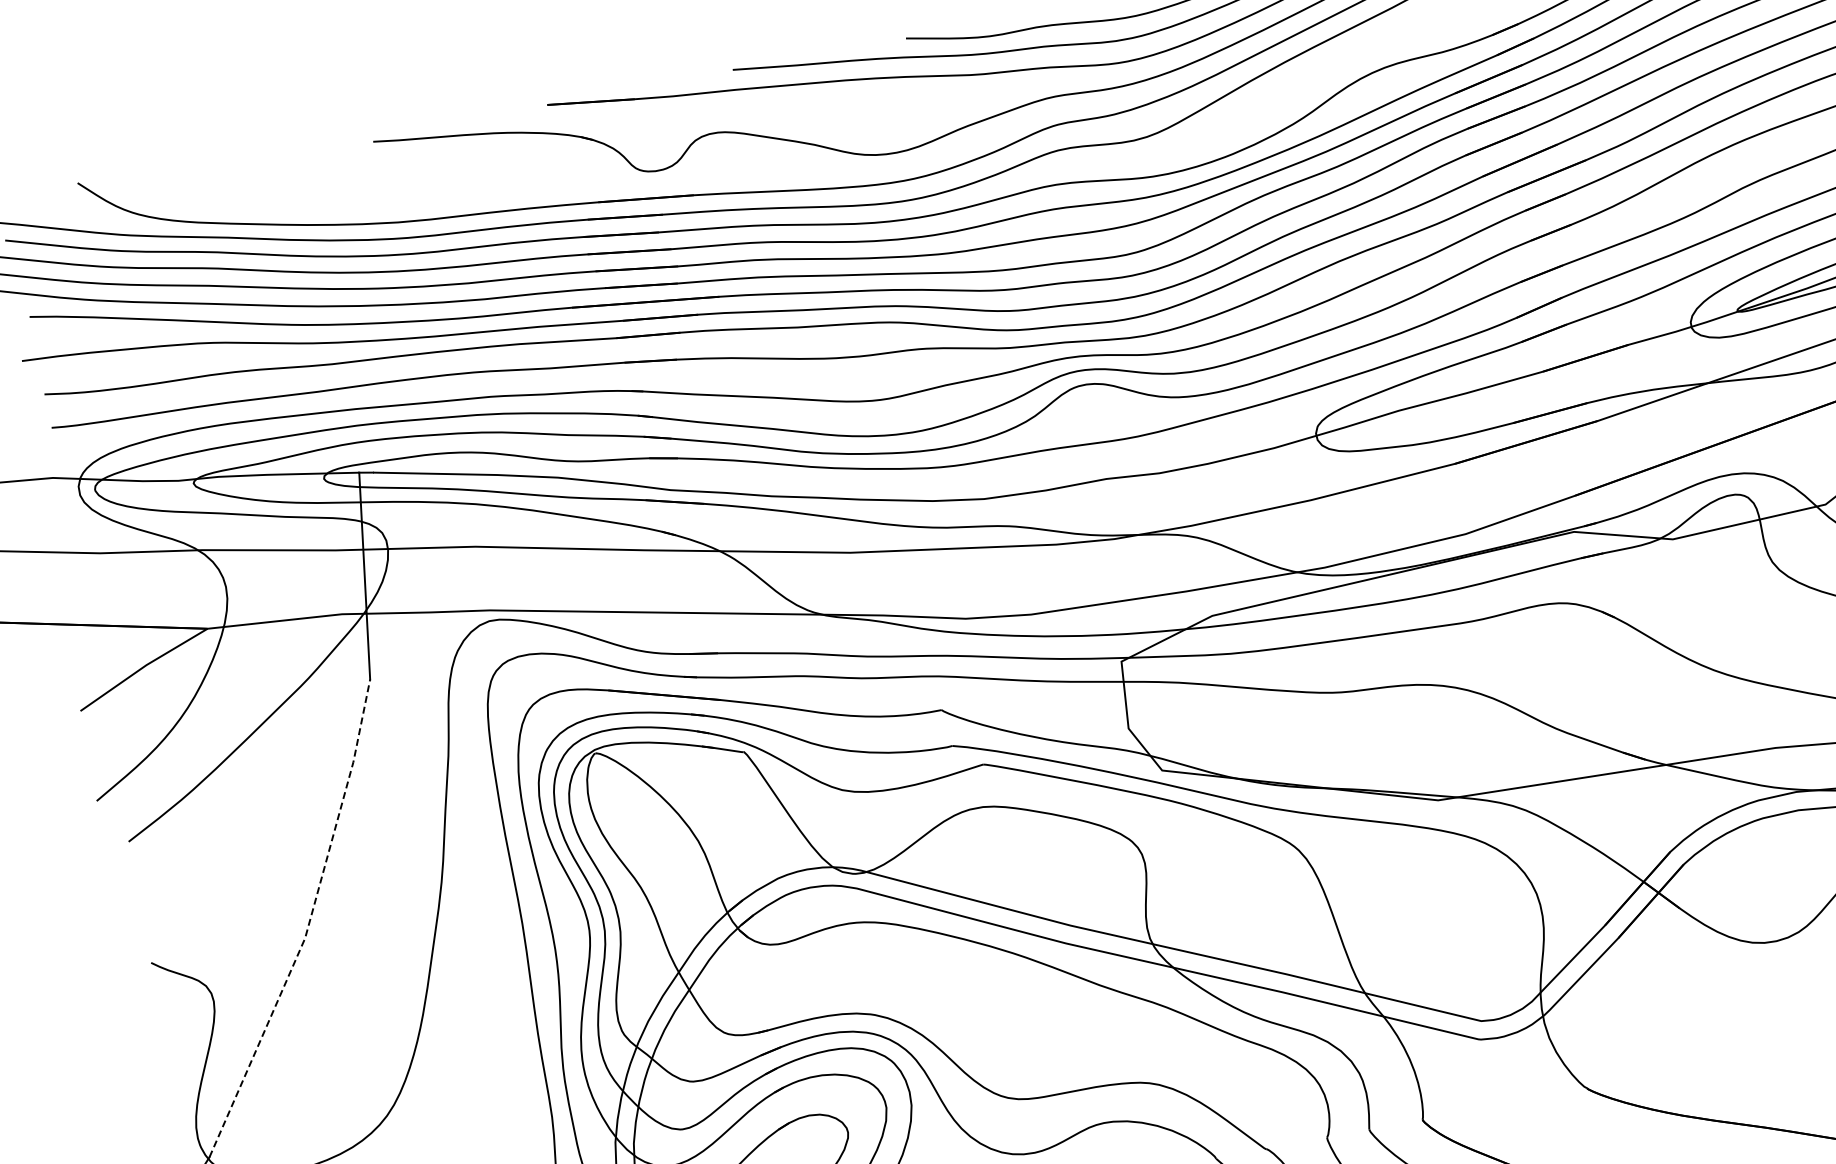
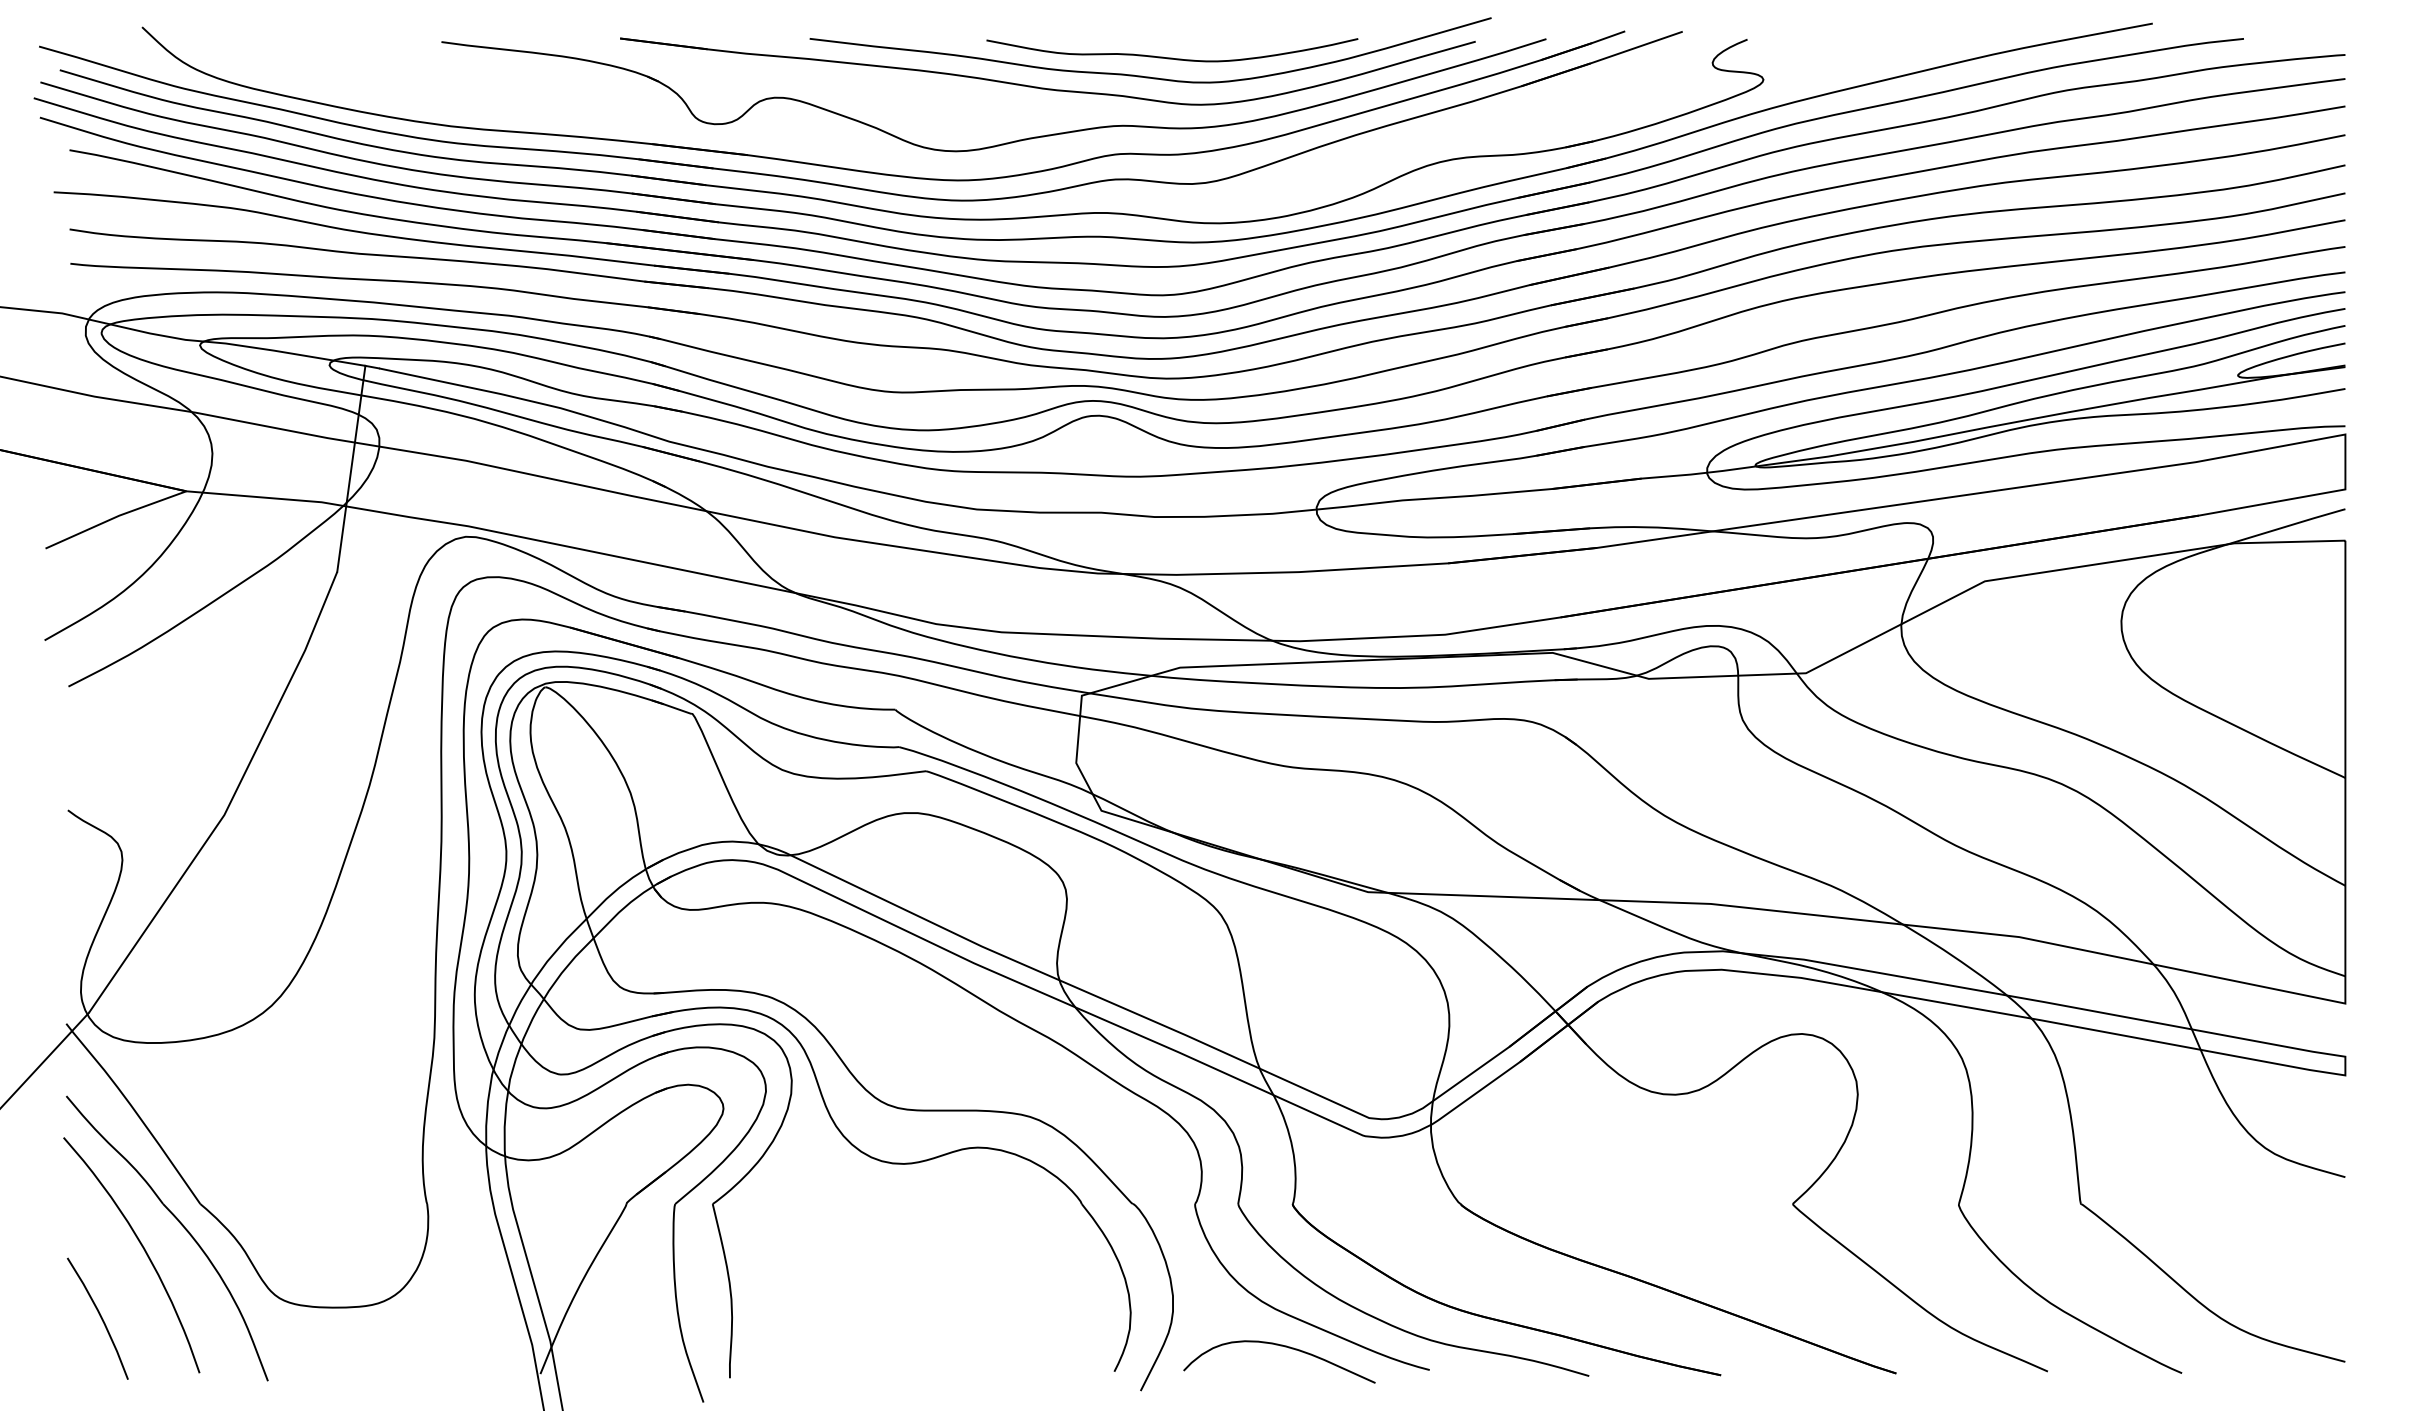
line: (308, 923) -> (230, 801), dashed -> solid

